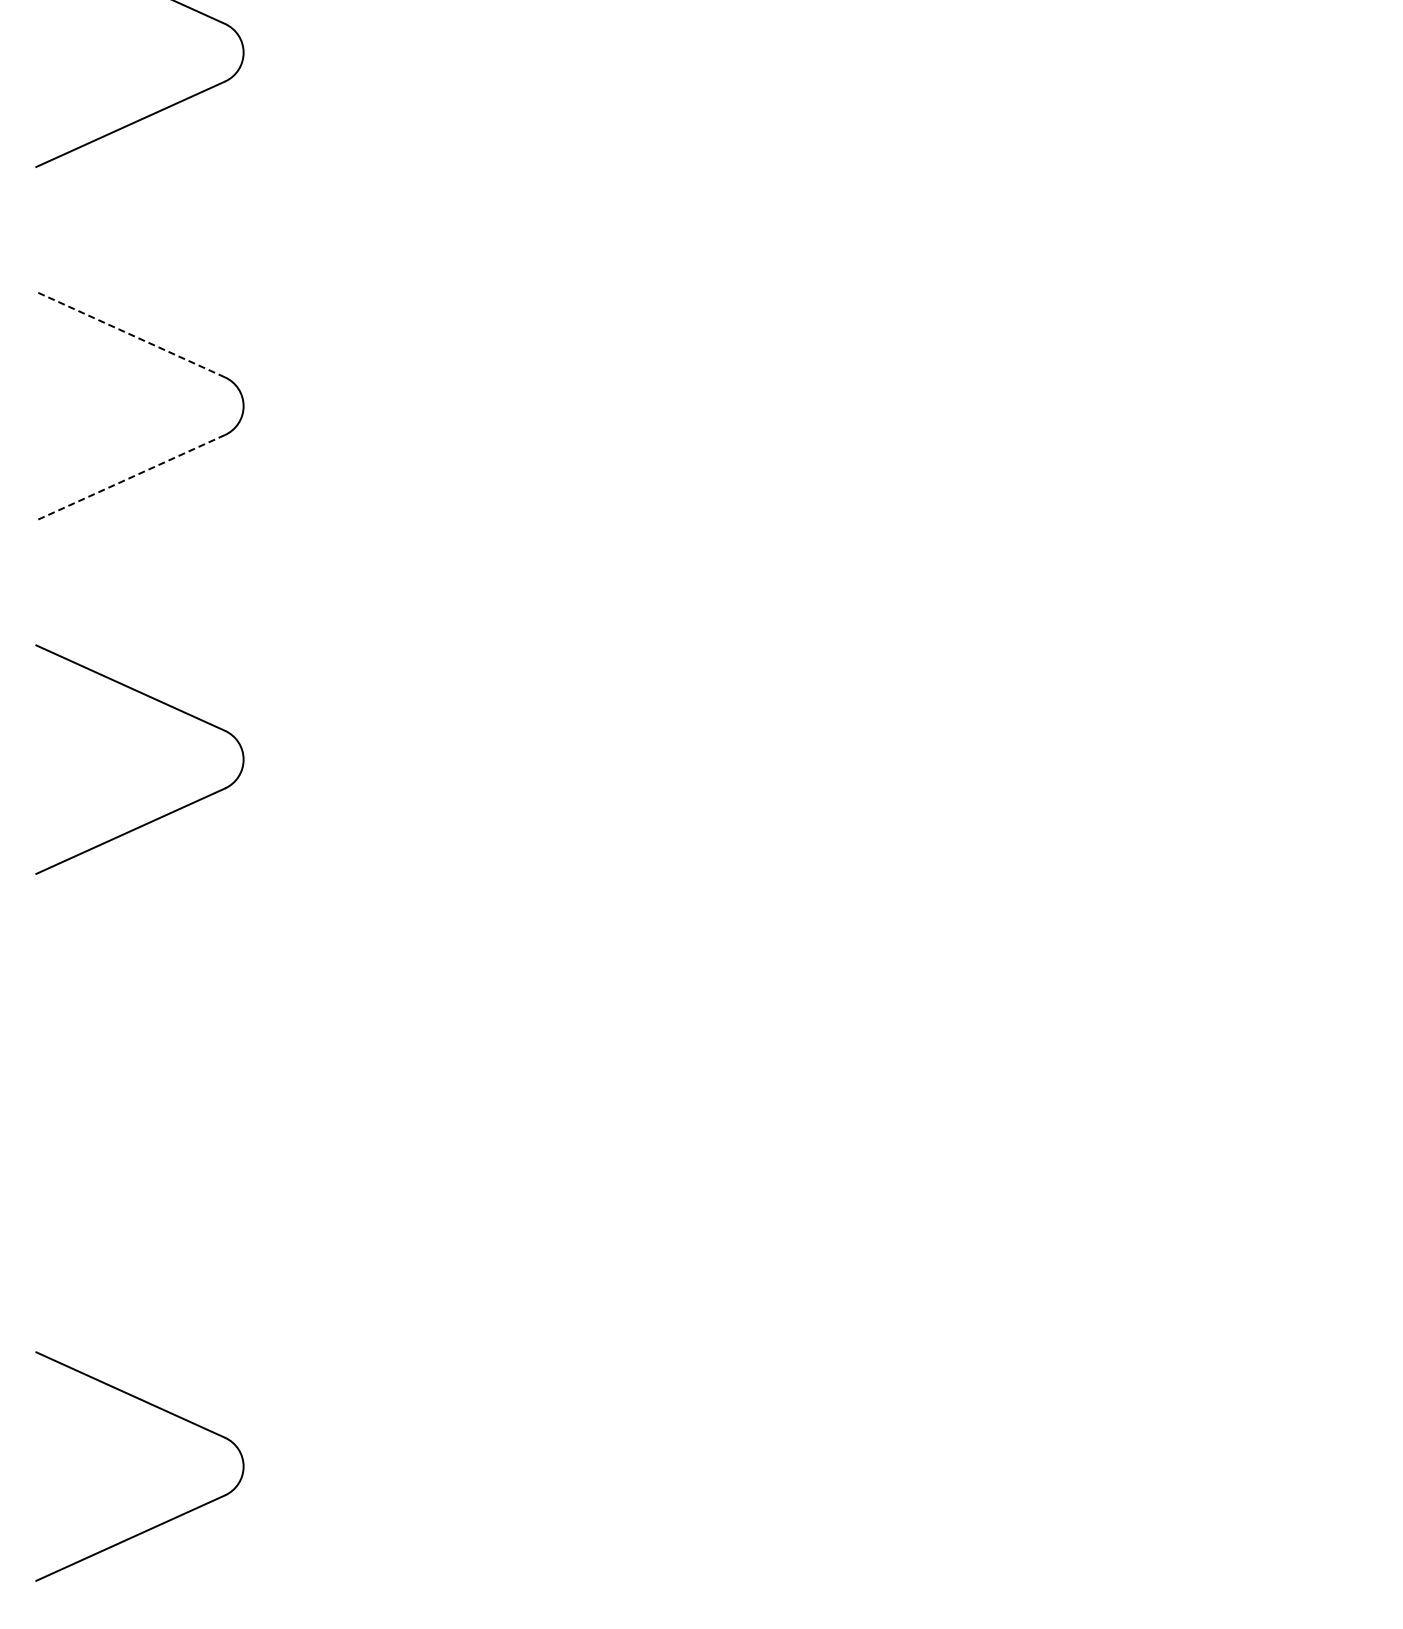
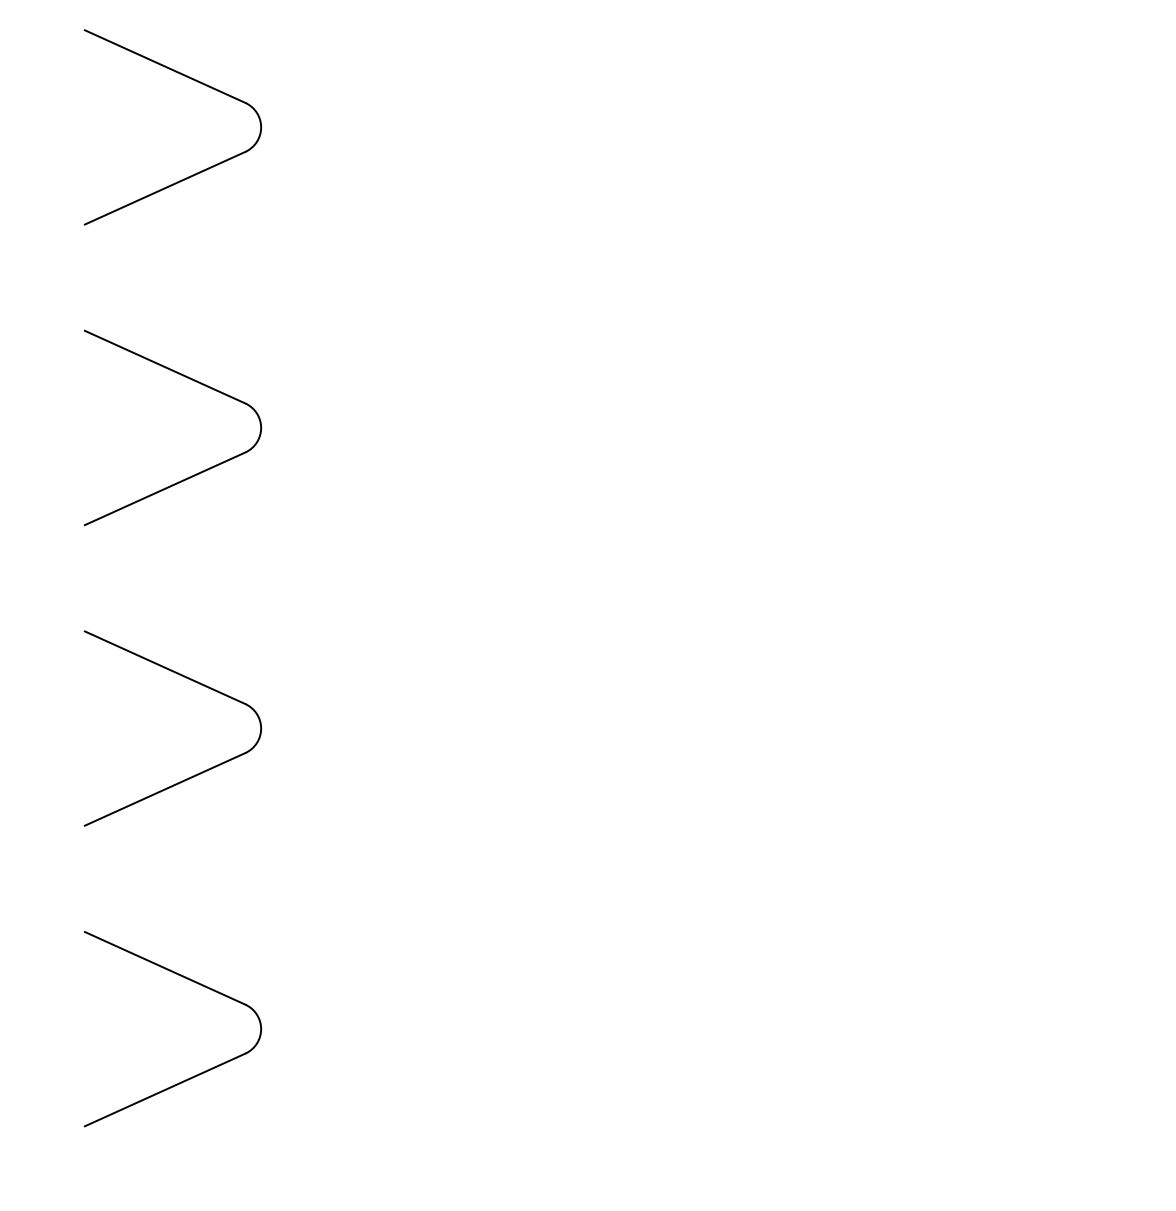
line: (130, 334) -> (164, 367), dashed -> solid
line: (130, 477) -> (164, 488), dashed -> solid
part: (160, 1056) -> (190, 980), added

